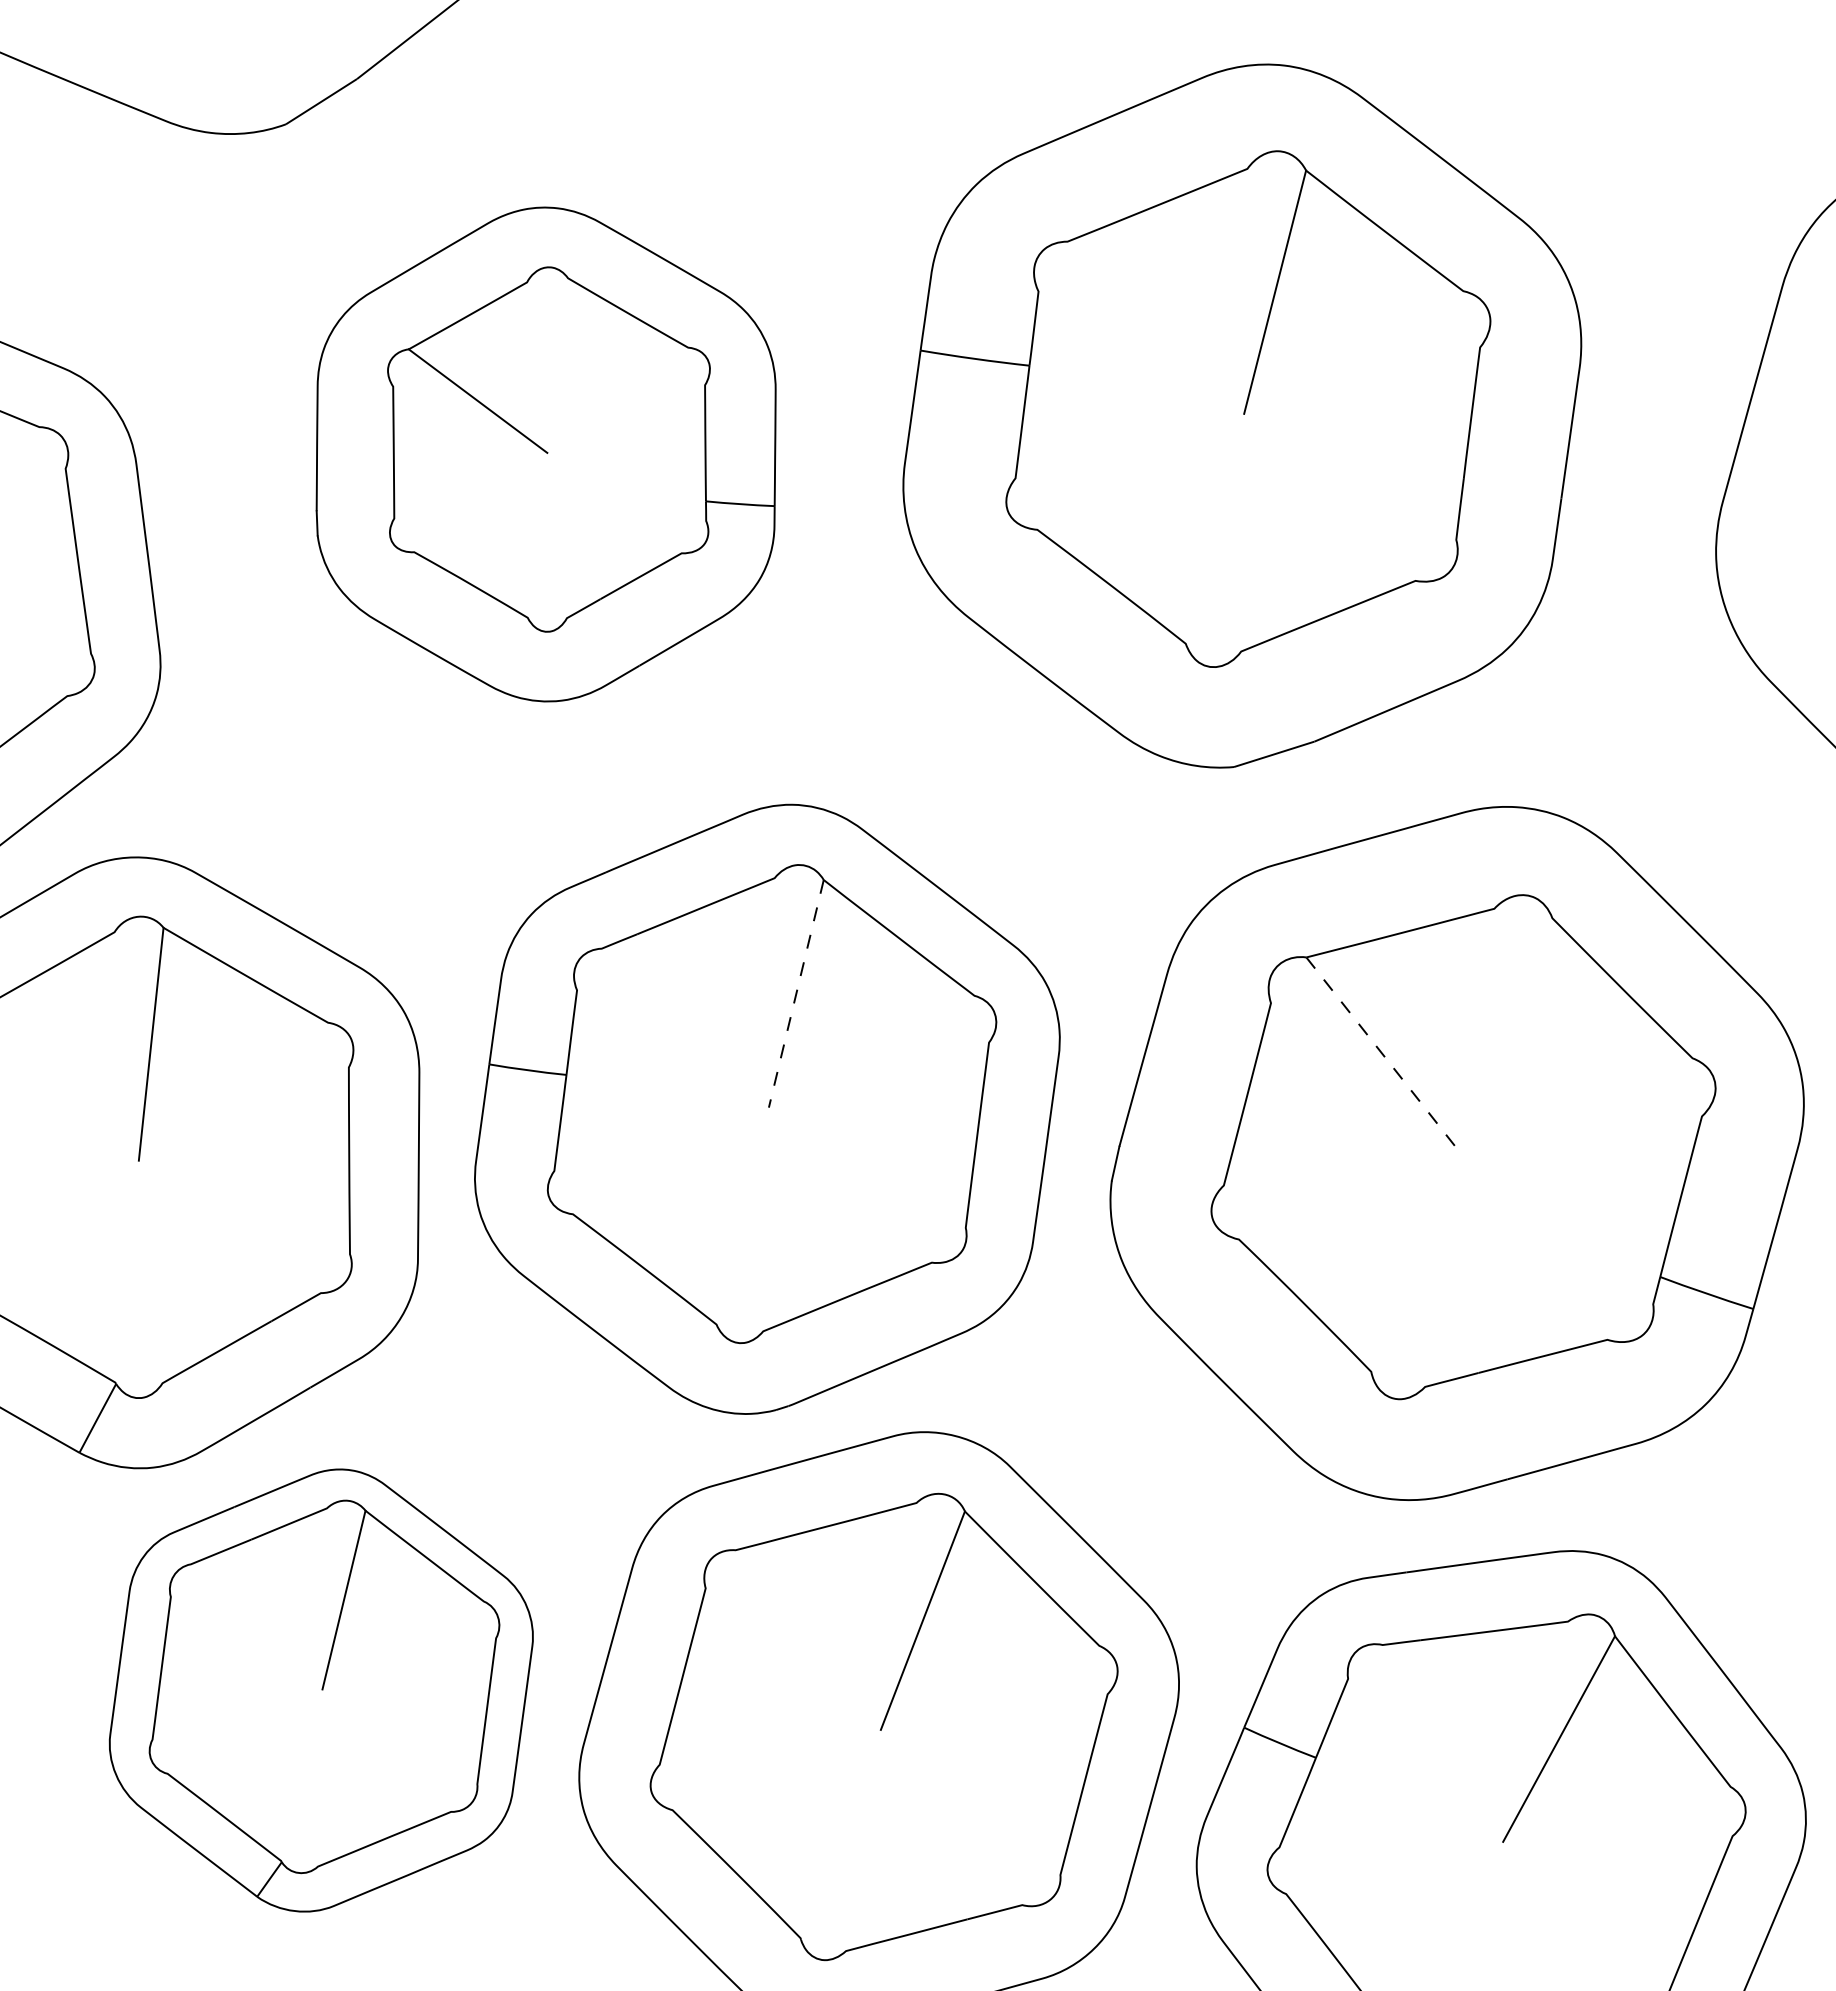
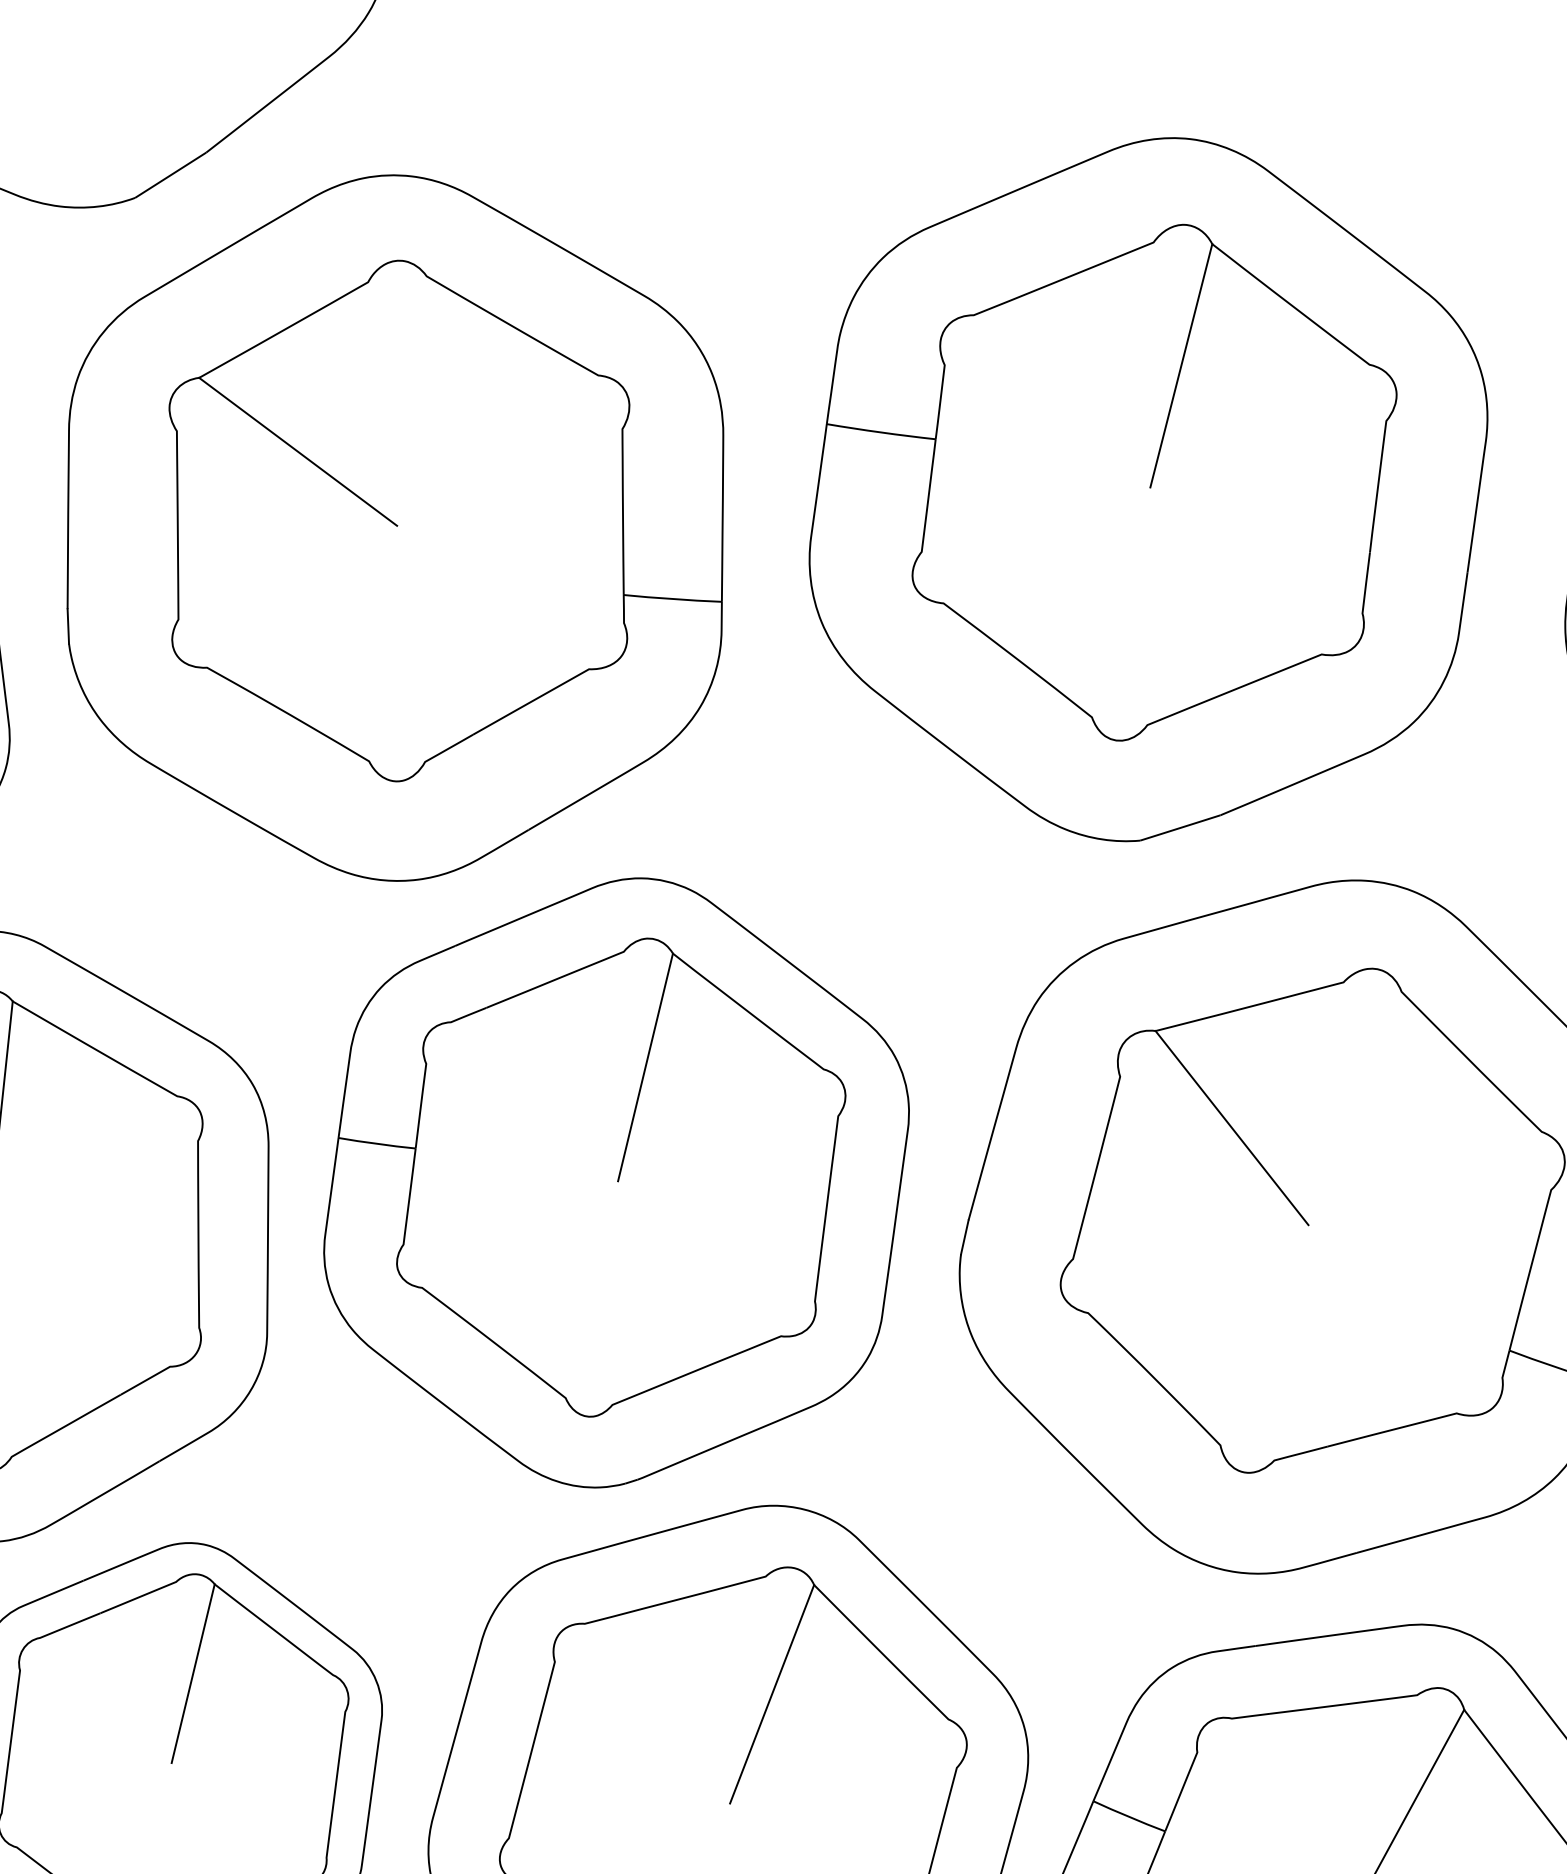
part: (1242, 415) -> (1148, 489), moved
part: (545, 454) -> (394, 528), size x1.43
line: (796, 994) -> (645, 1068), dashed -> solid
line: (1382, 1054) -> (1231, 1128), dashed -> solid

